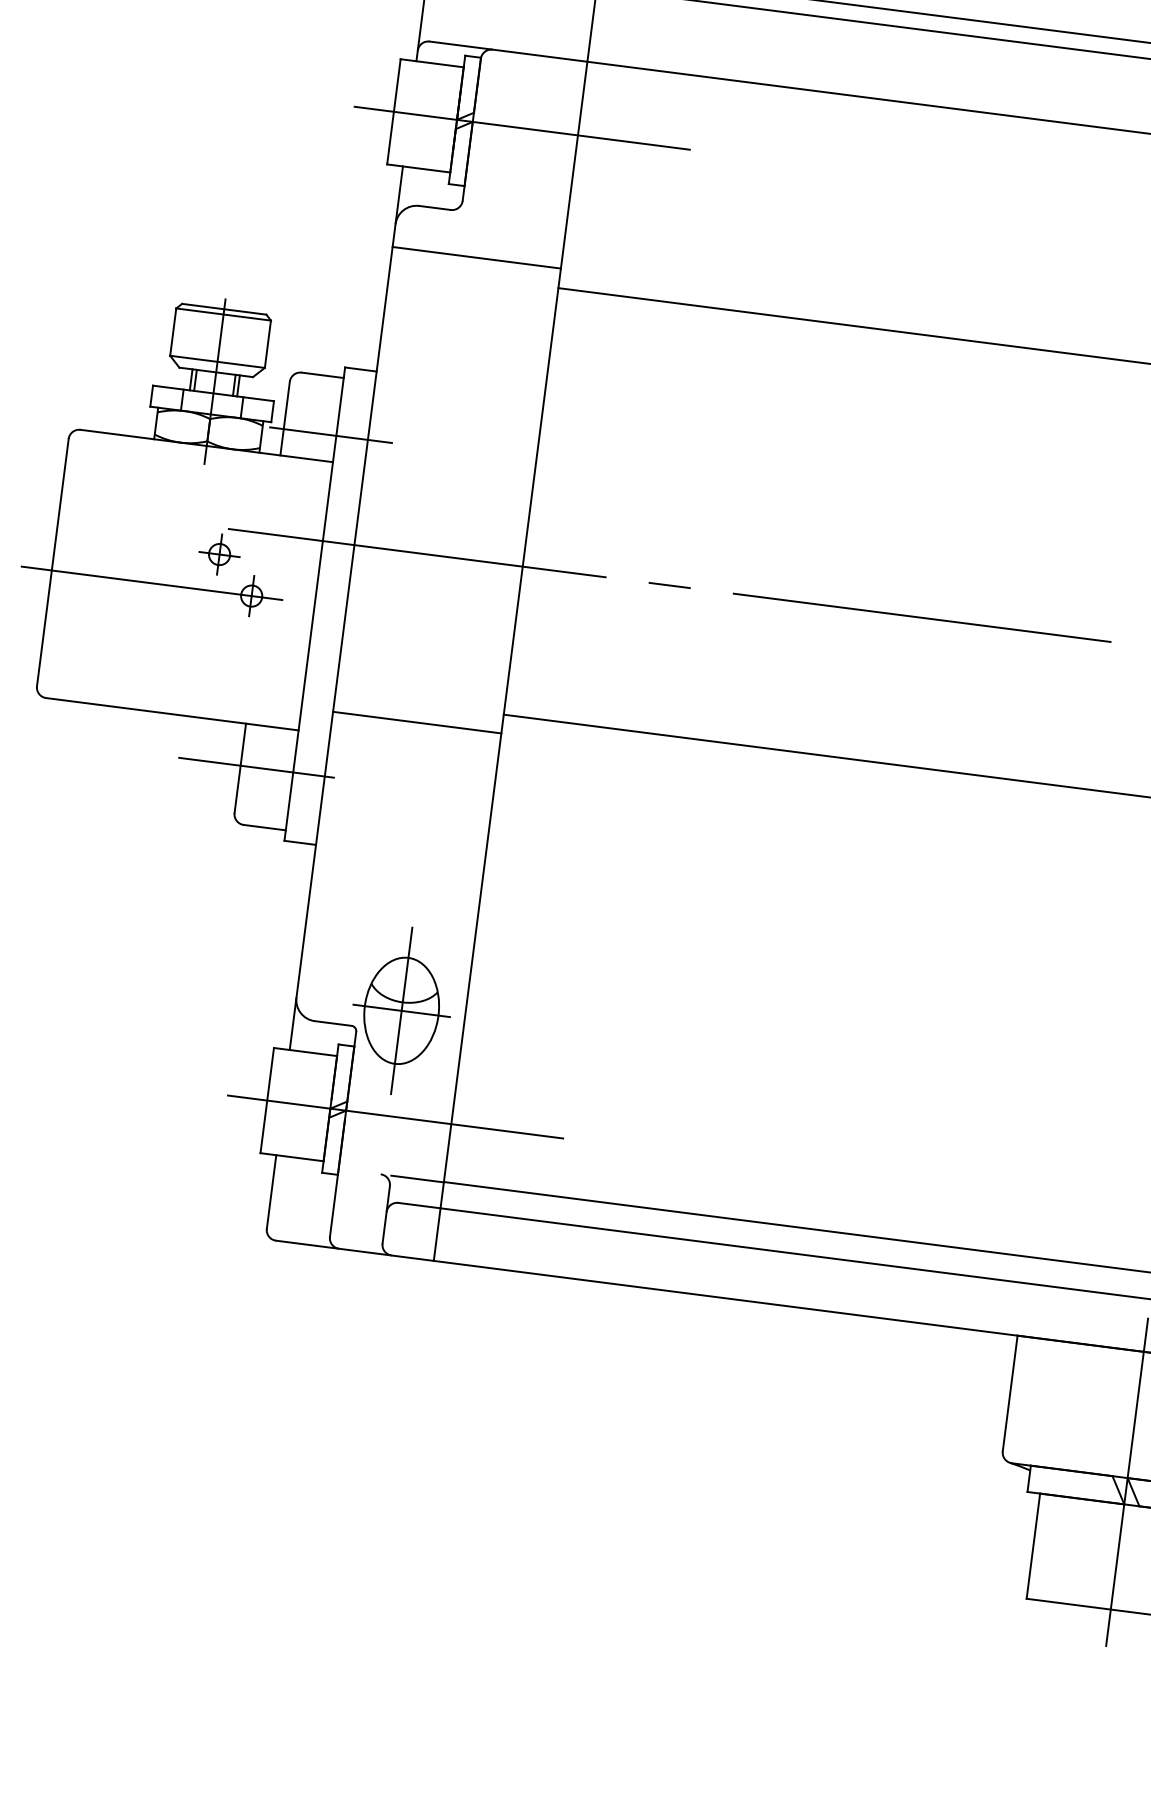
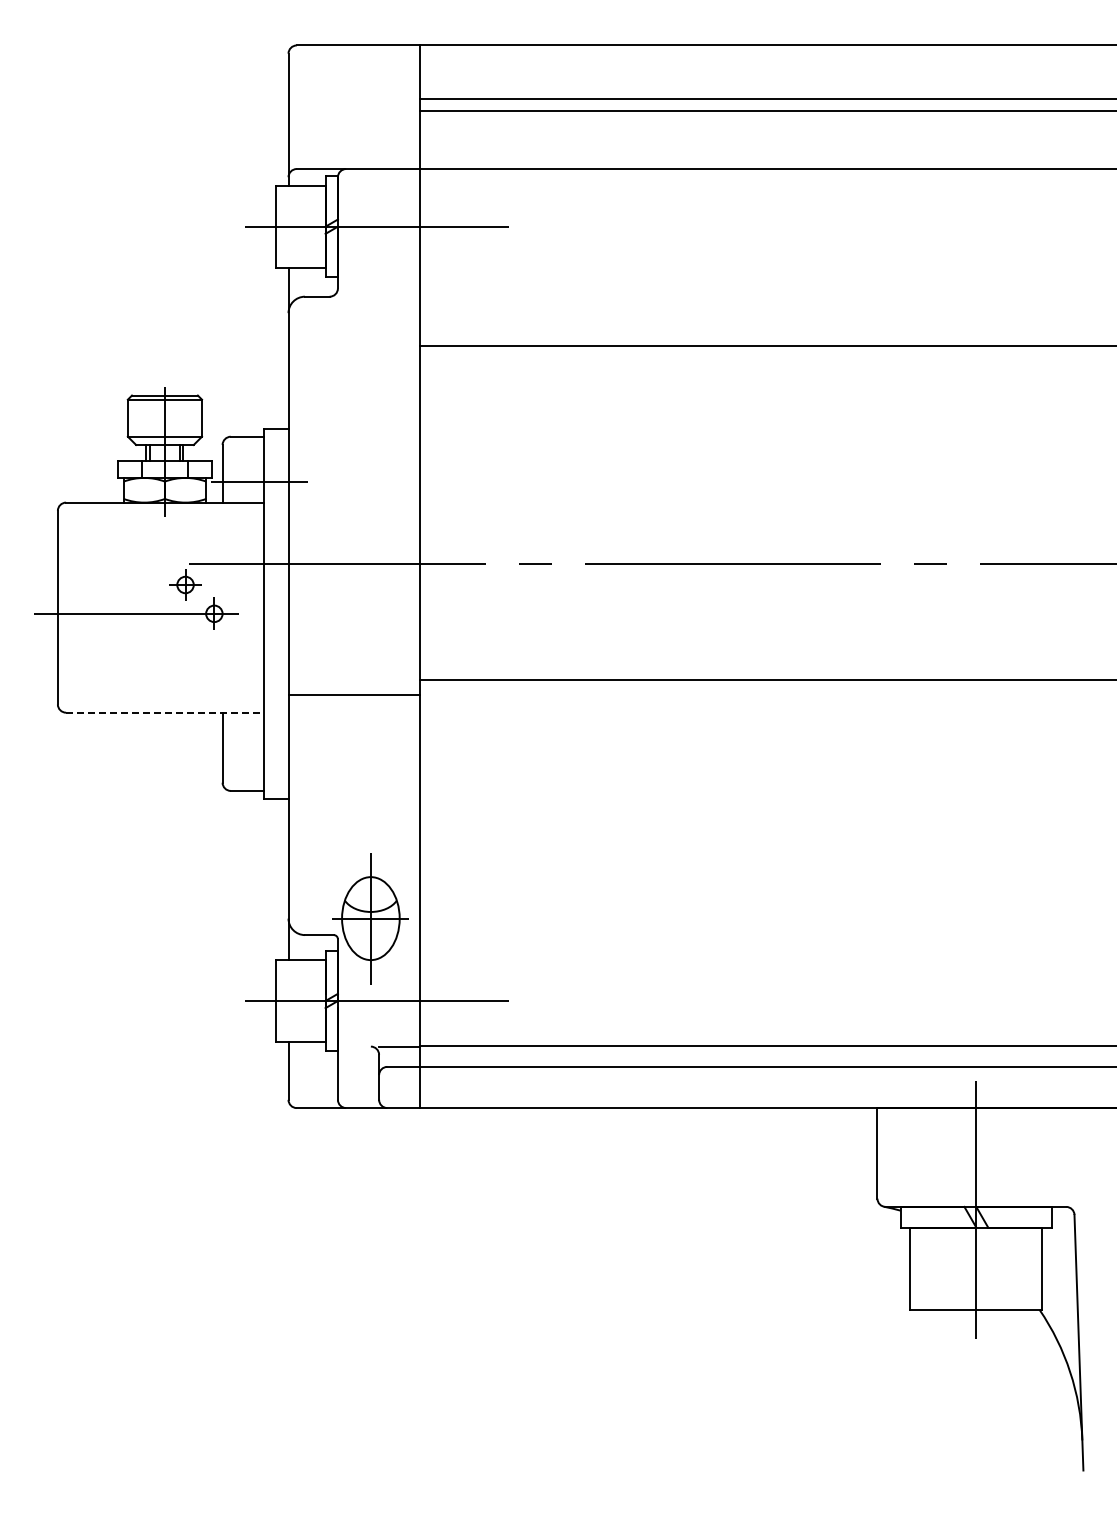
line: (476, 257) -> (354, 330), removed
line: (171, 713) -> (164, 712), solid -> dashed
line: (255, 767) -> (234, 745), removed

